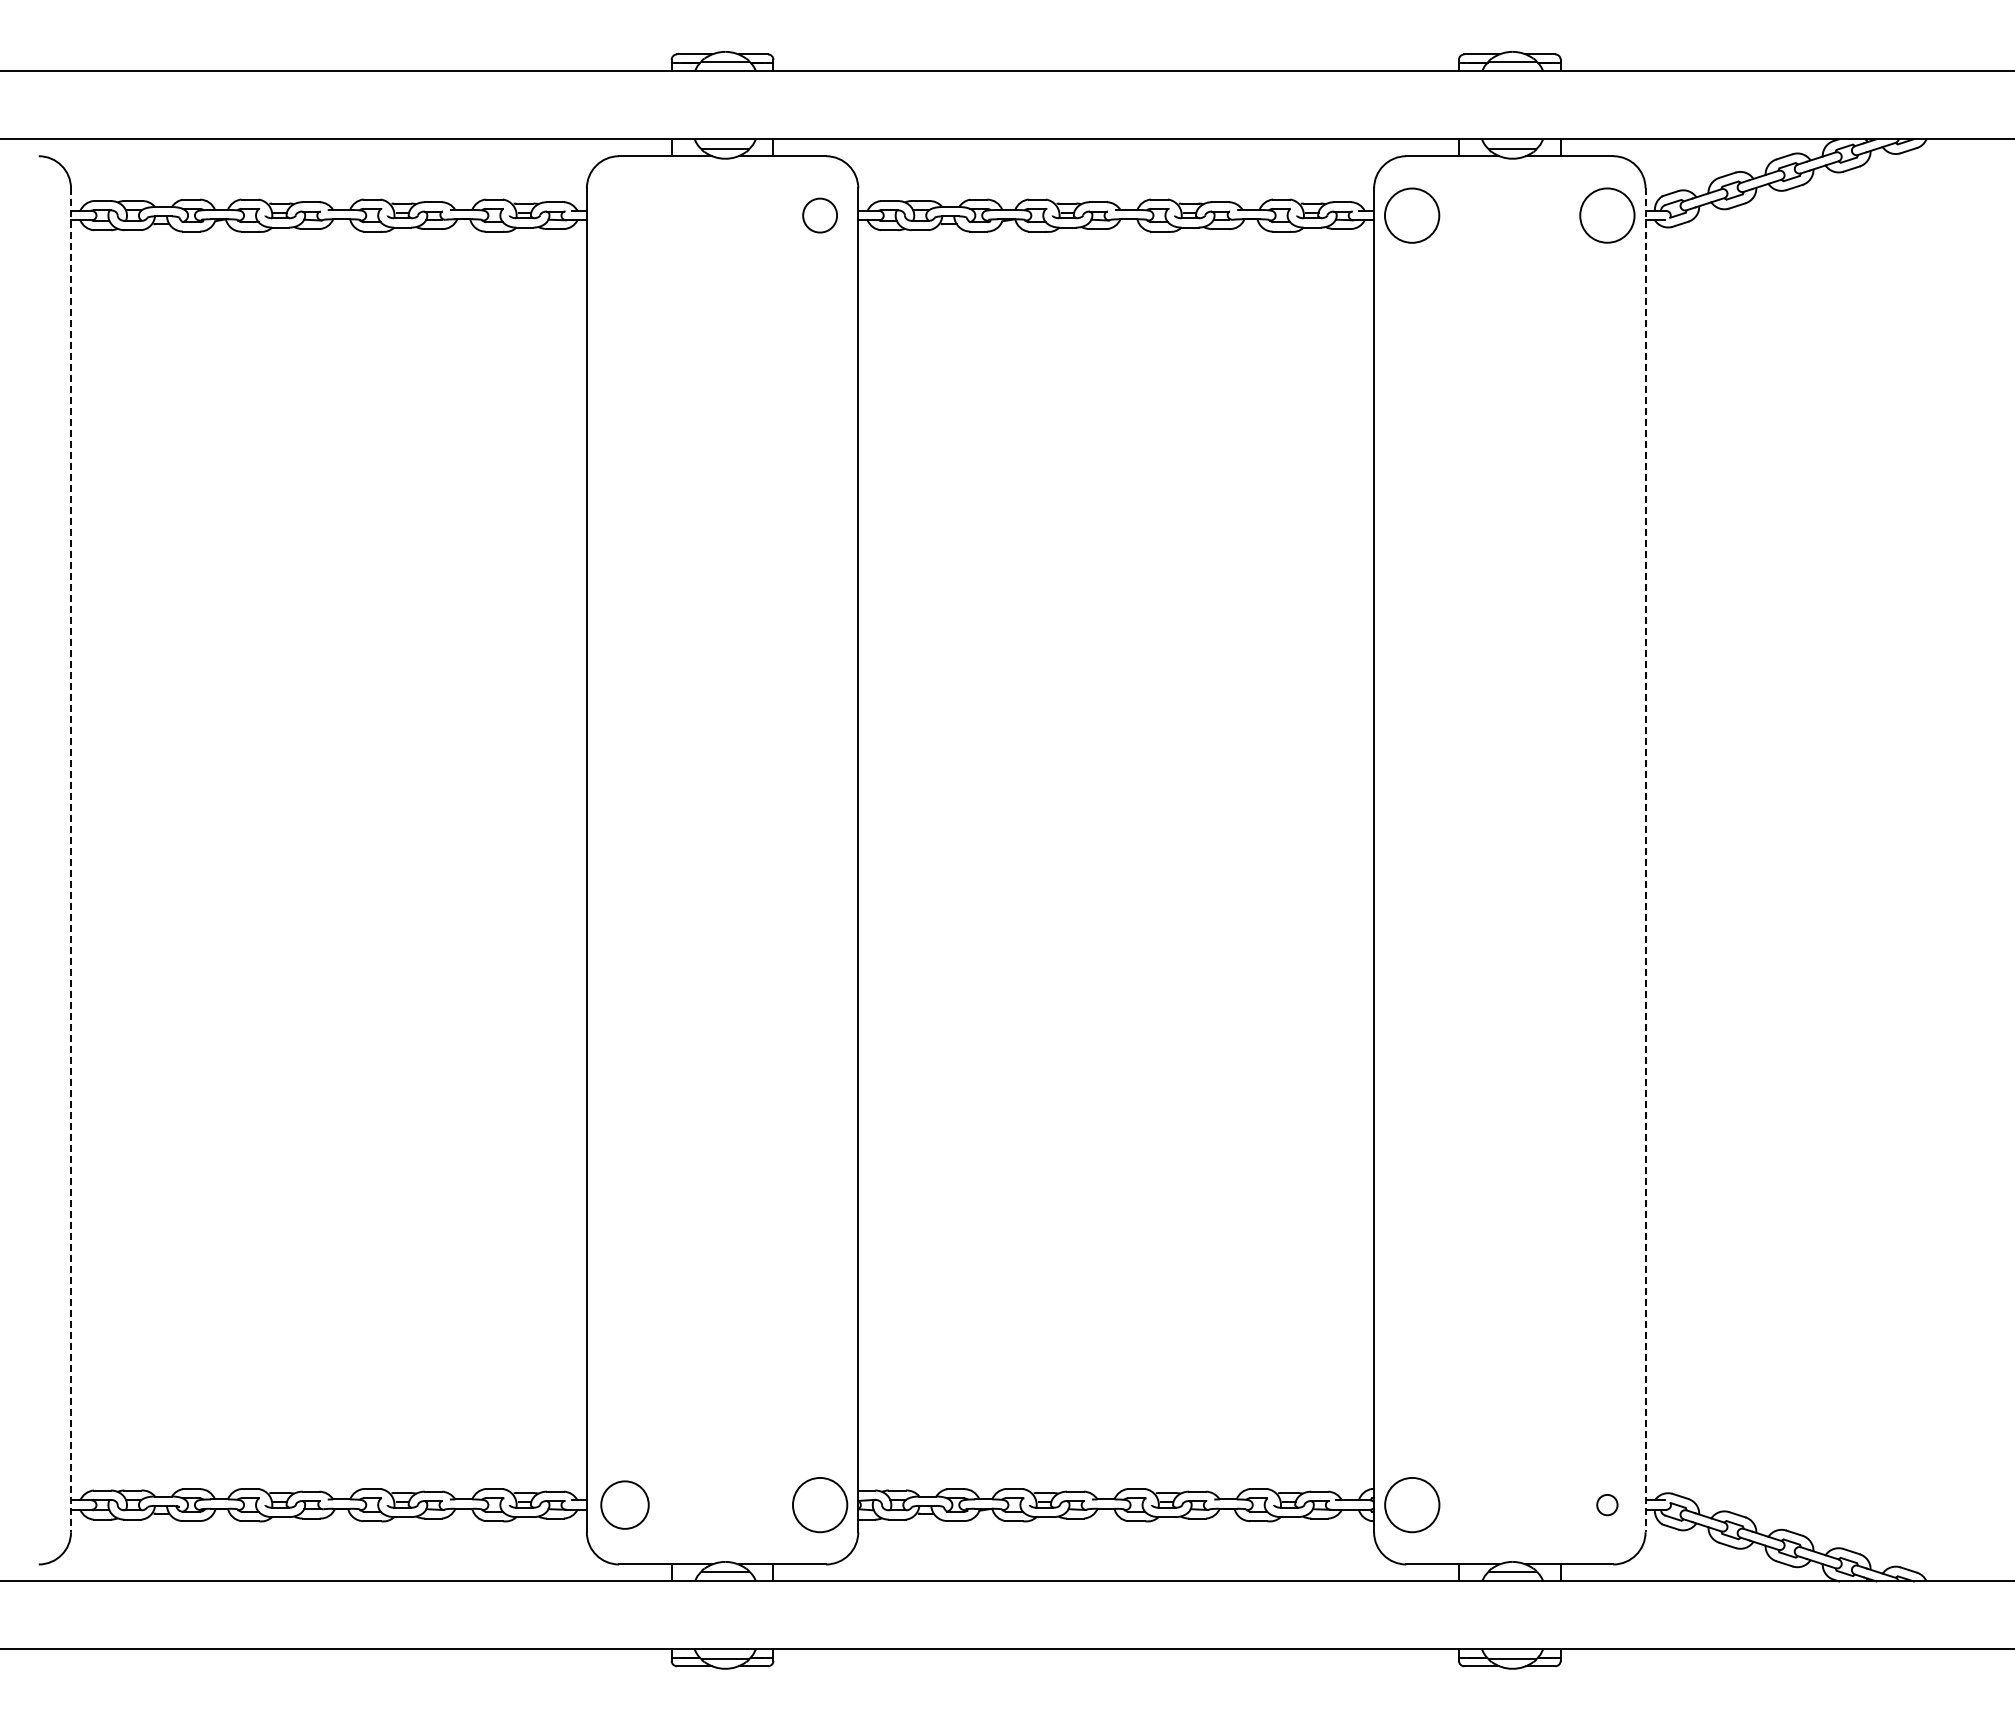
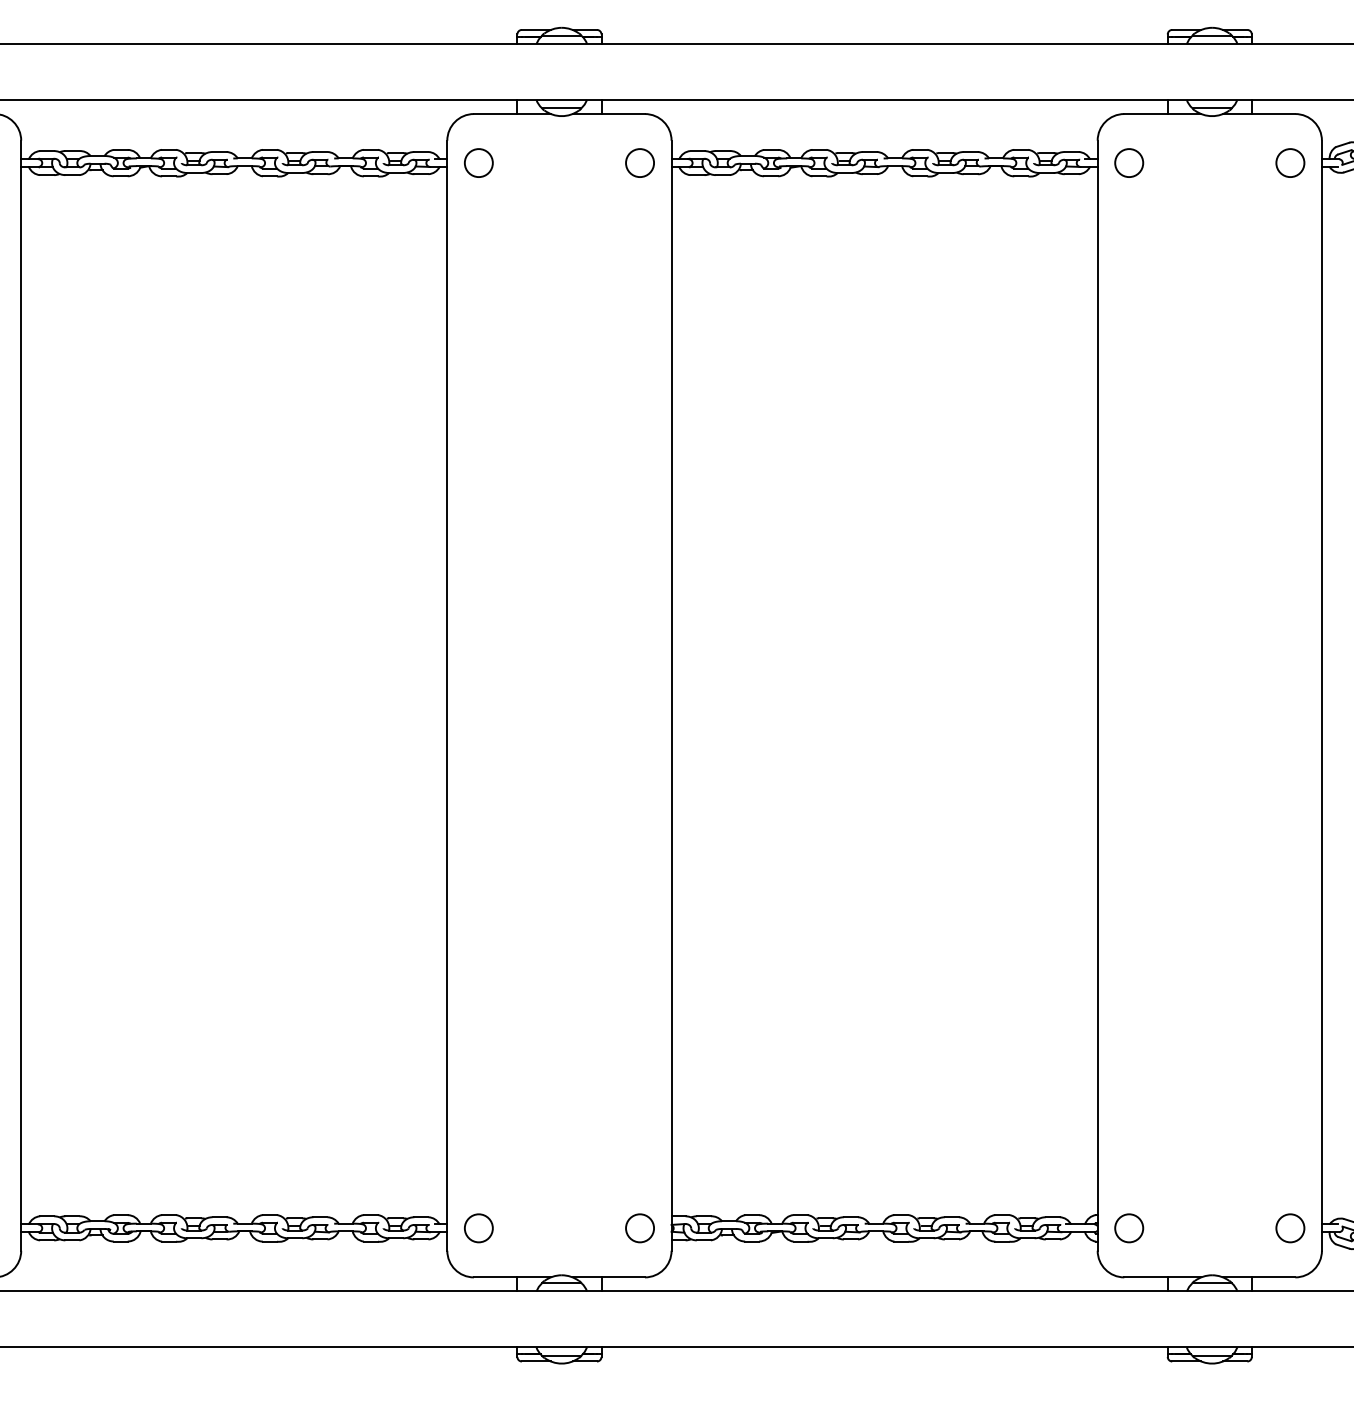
circle: (624, 215) -> (478, 163), added
circle: (1412, 215) -> (1129, 163), size x0.62
circle: (1607, 215) -> (1290, 163), size x0.62
line: (71, 860) -> (21, 695), dashed -> solid
line: (1645, 860) -> (1321, 695), dashed -> solid
circle: (624, 1504) -> (478, 1227), size x0.71
circle: (820, 1505) -> (640, 1228), size x0.62
circle: (1412, 1505) -> (1129, 1228), size x0.62
circle: (1607, 1505) -> (1290, 1228), size x1.67

